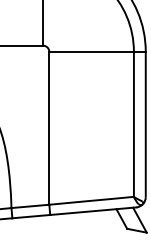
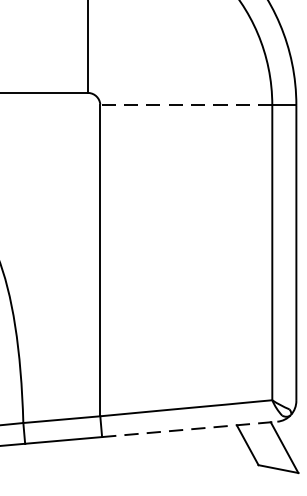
line: (91, 51) -> (186, 104), solid -> dashed
line: (93, 211) -> (190, 429), solid -> dashed

